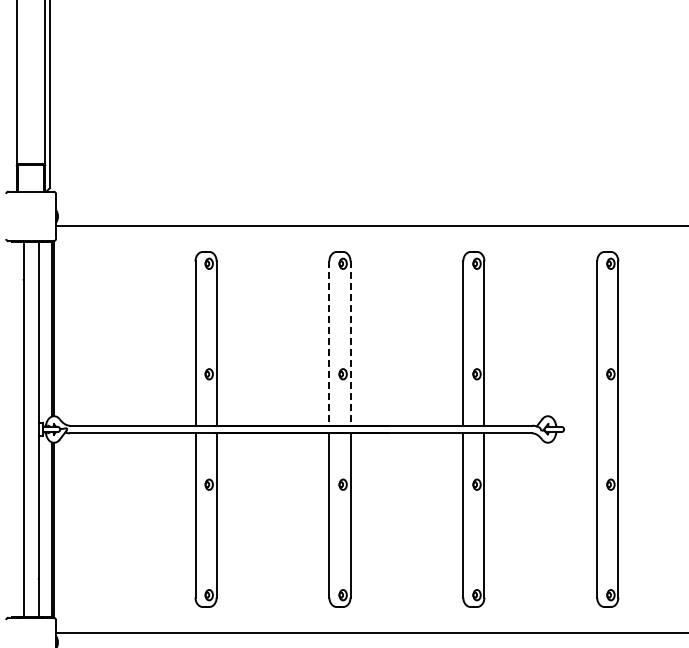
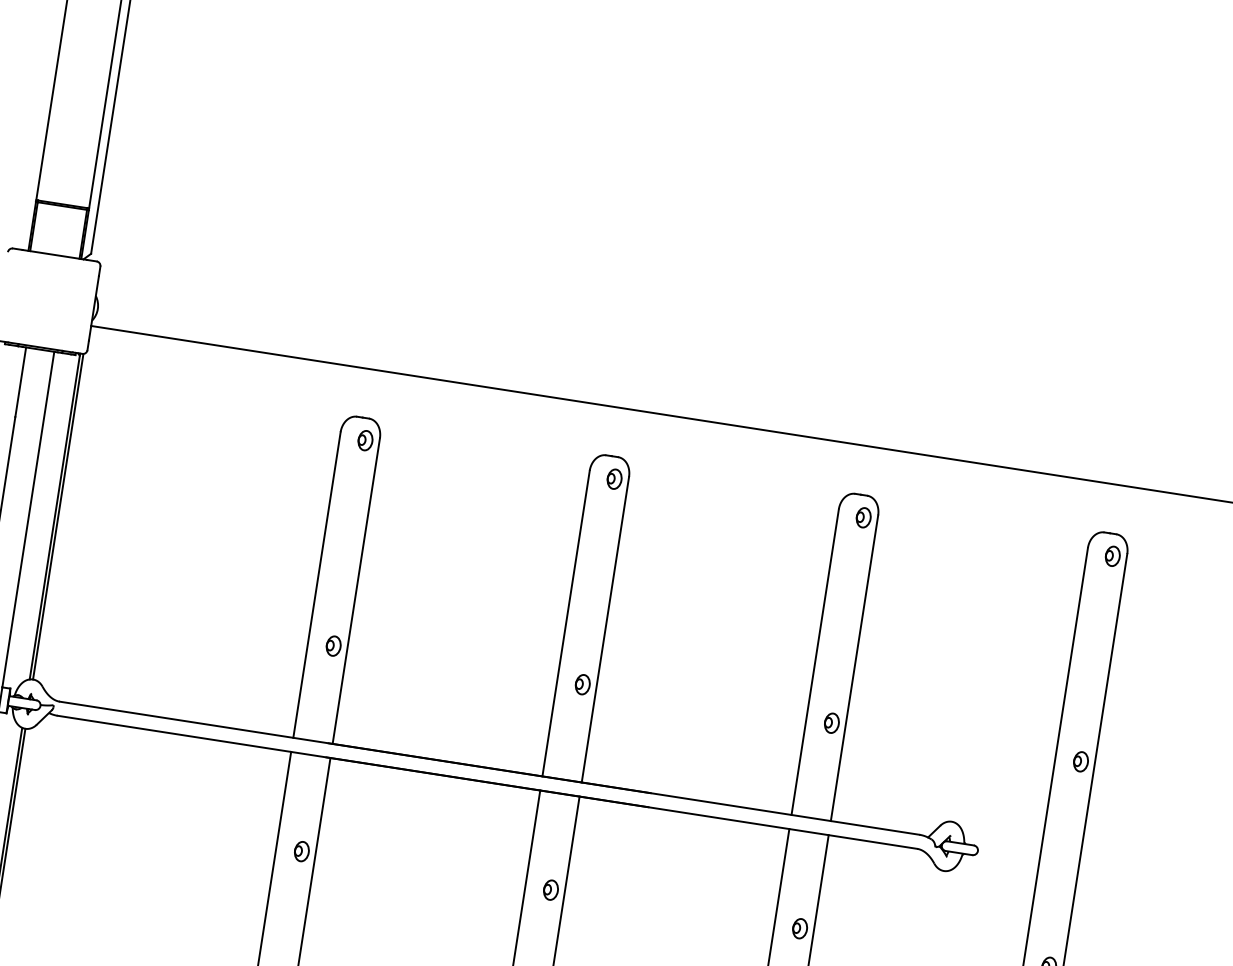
line: (329, 344) -> (566, 625), dashed -> solid
line: (350, 344) -> (605, 631), dashed -> solid

